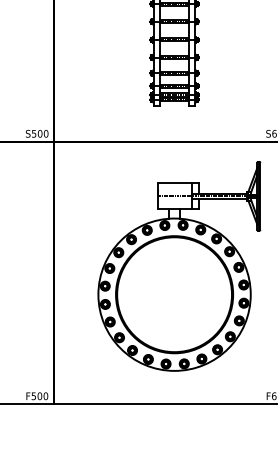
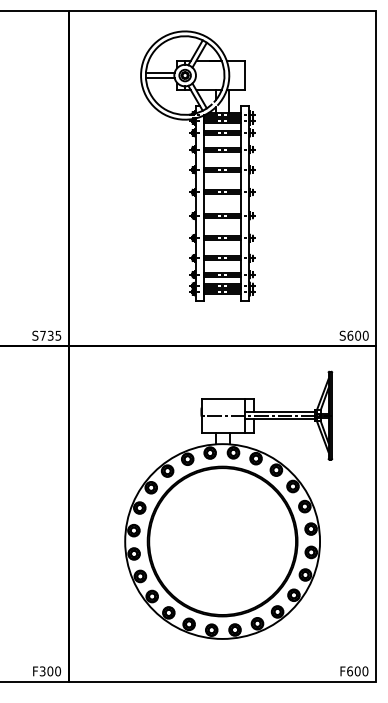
text: (39, 133) -> (50, 335), S500 -> S735
text: (33, 395) -> (42, 670), F500 -> F300

